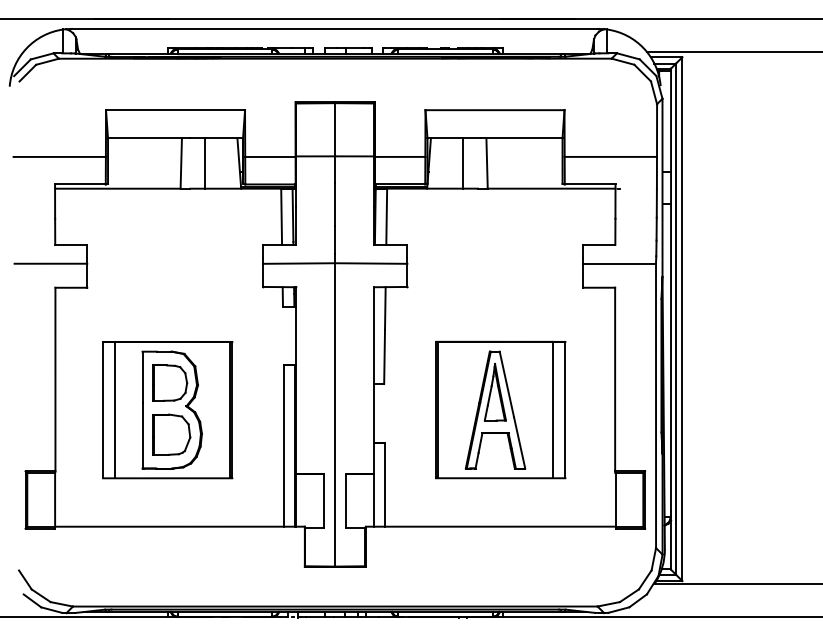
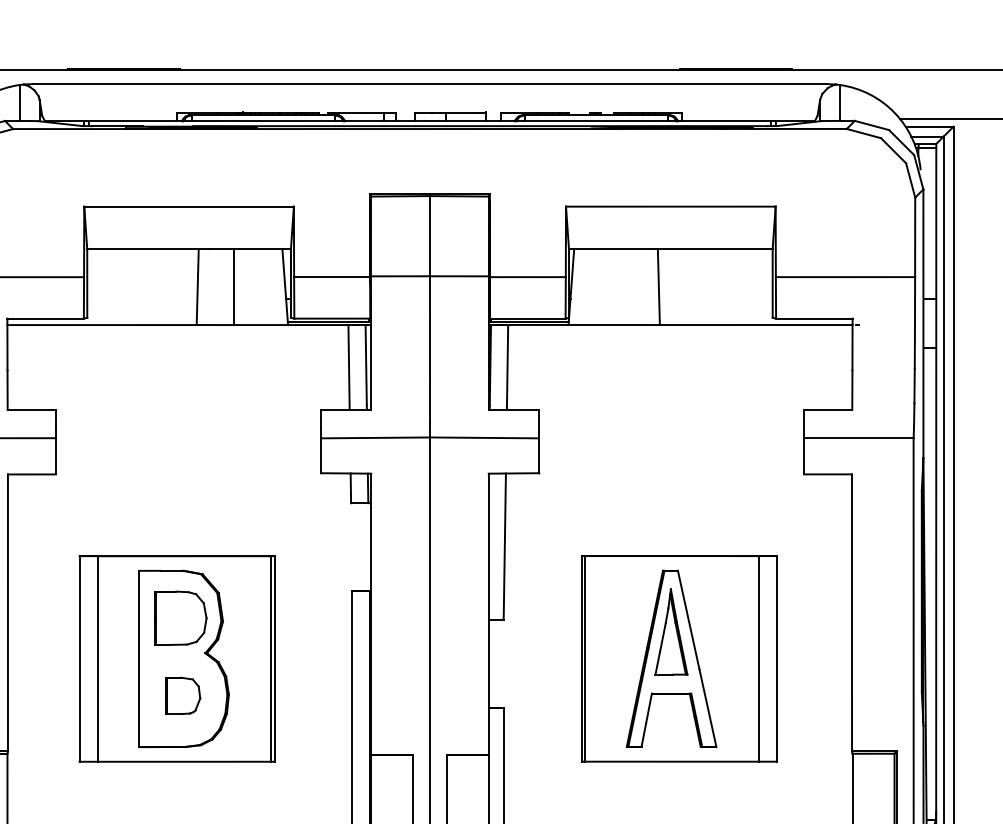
line: (462, 163) -> (621, 287), removed
part: (171, 434) -> (182, 695), size x0.6

